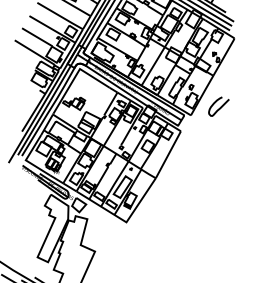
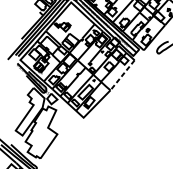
line: (167, 156) -> (121, 76), solid -> dashed

